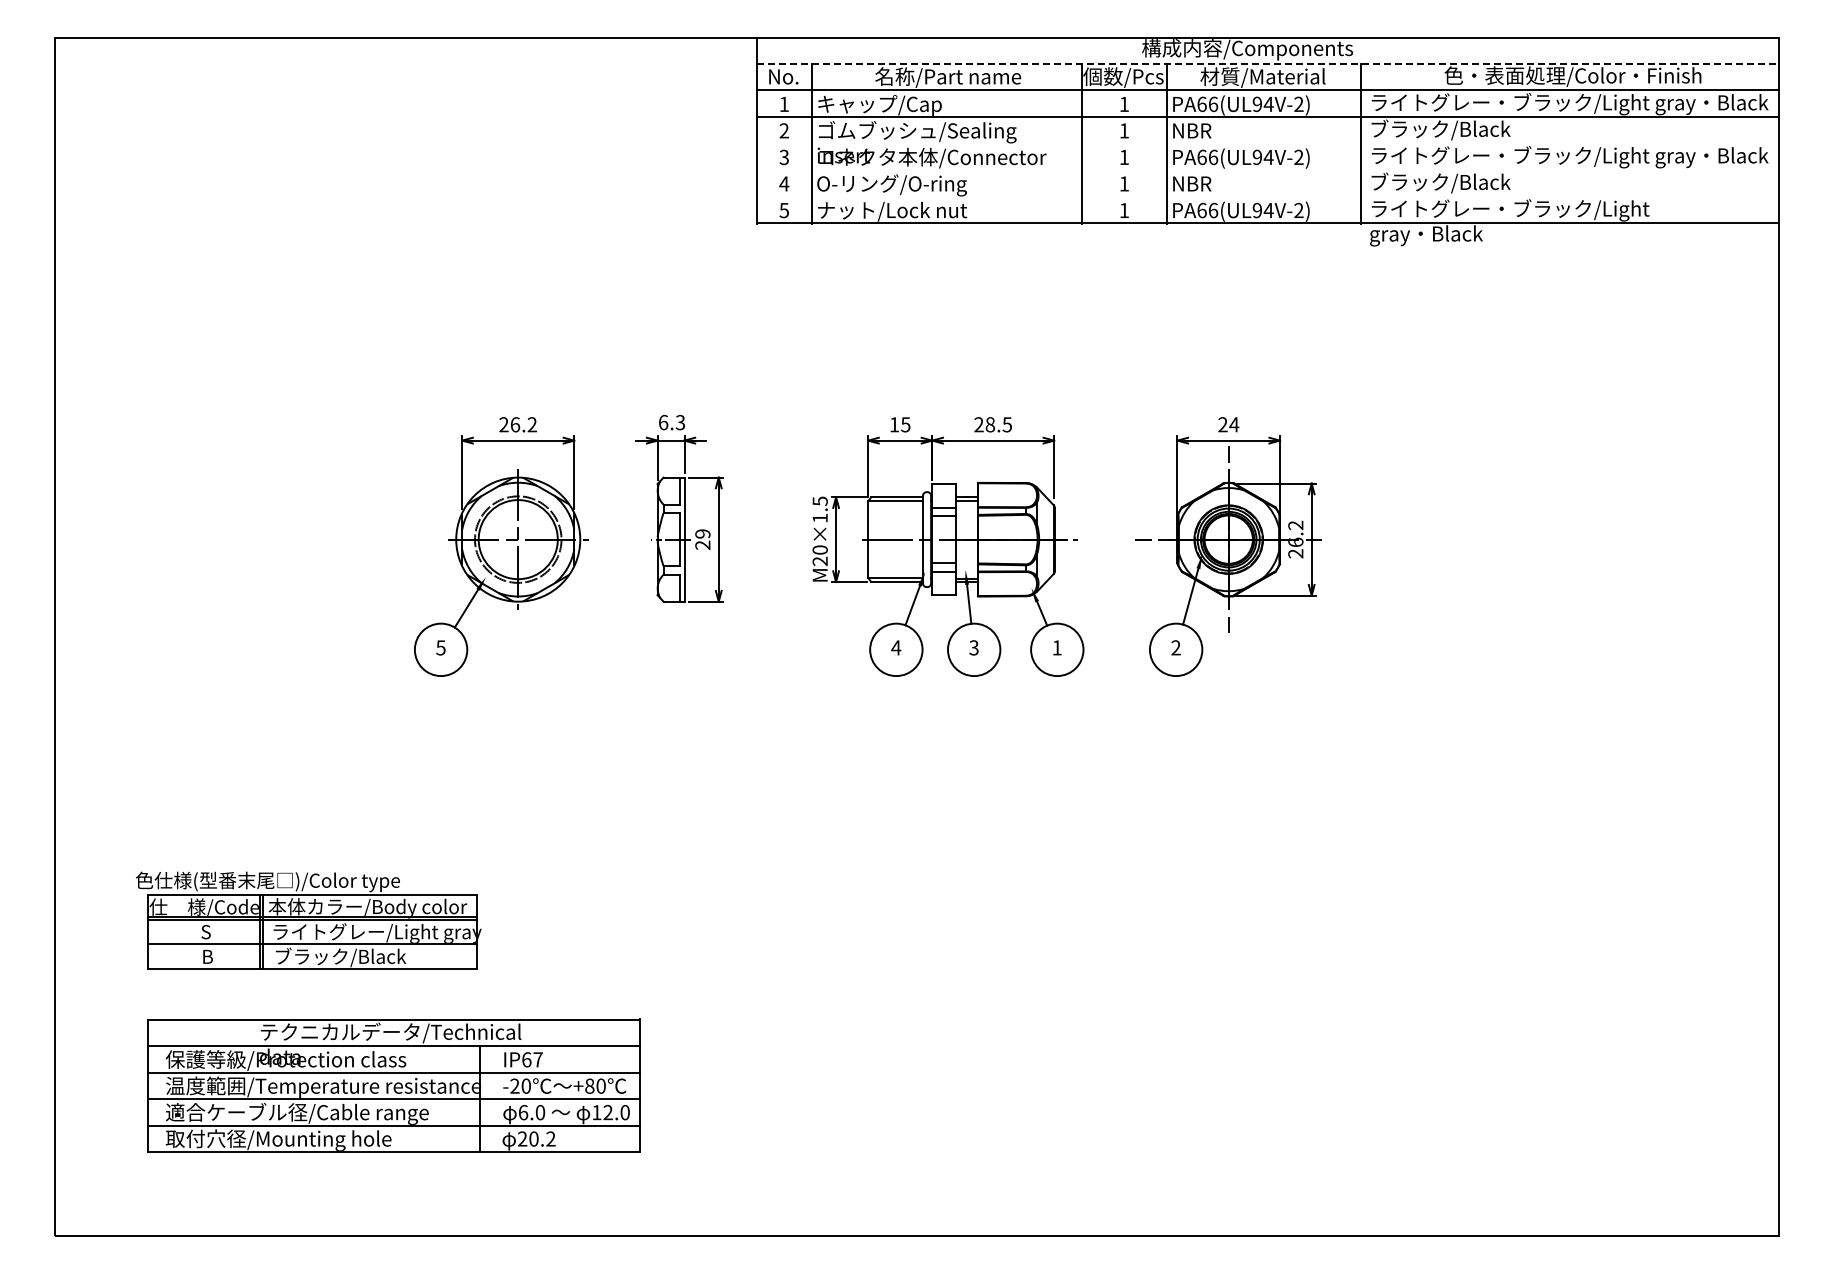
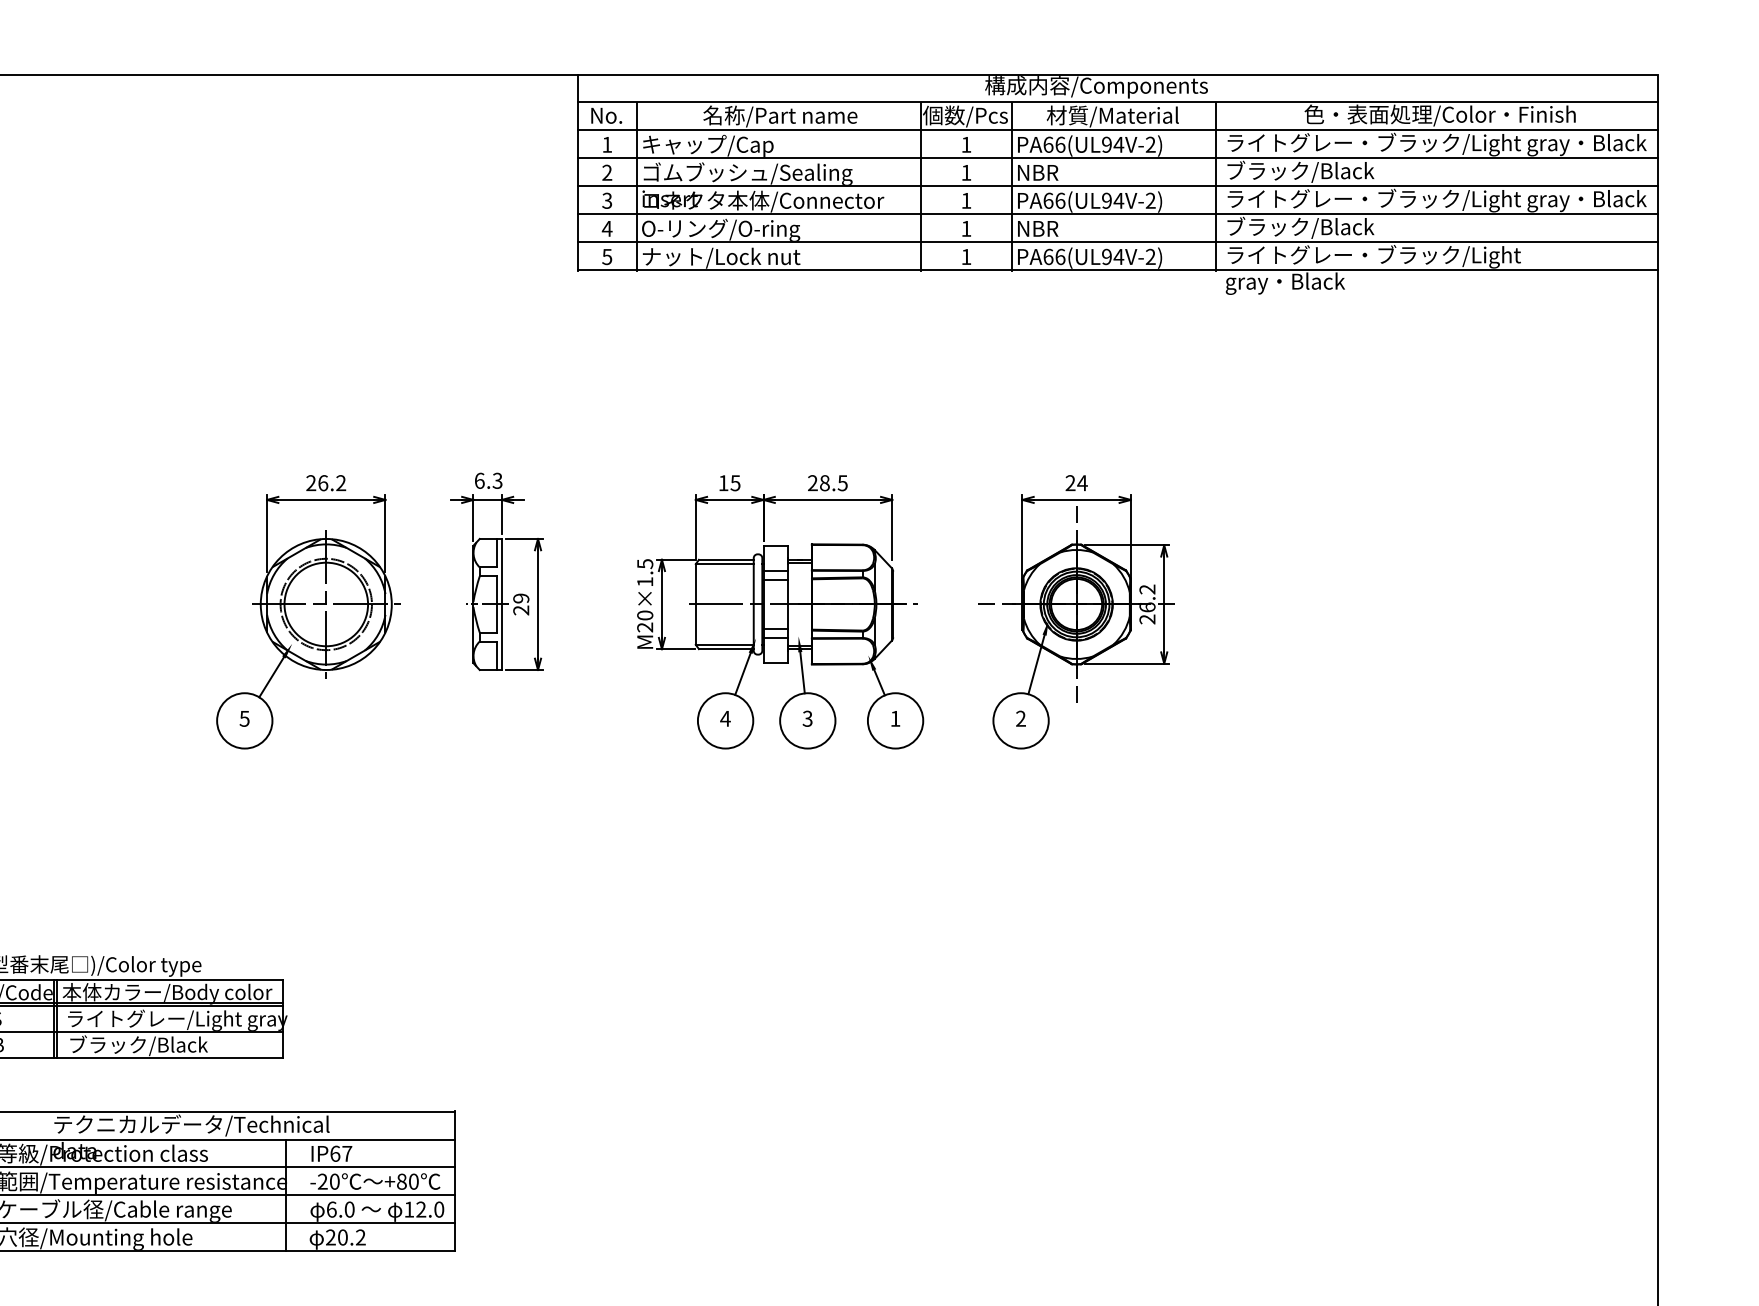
line: (1268, 63) -> (1118, 101), dashed -> solid
line: (1267, 143) -> (1117, 186), added
line: (1267, 169) -> (1117, 213), added
line: (1267, 196) -> (1117, 242), added

